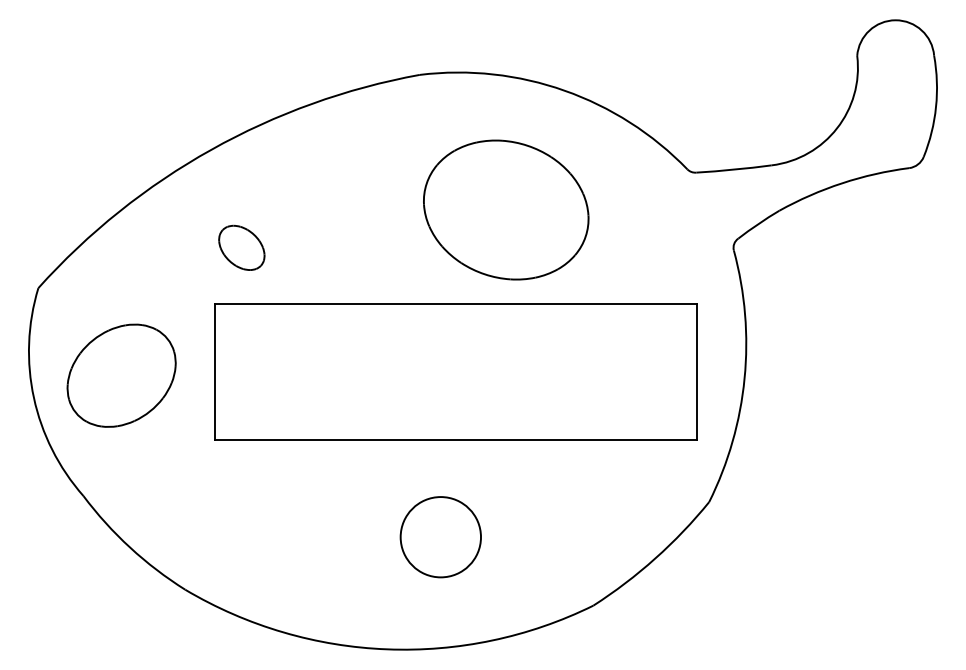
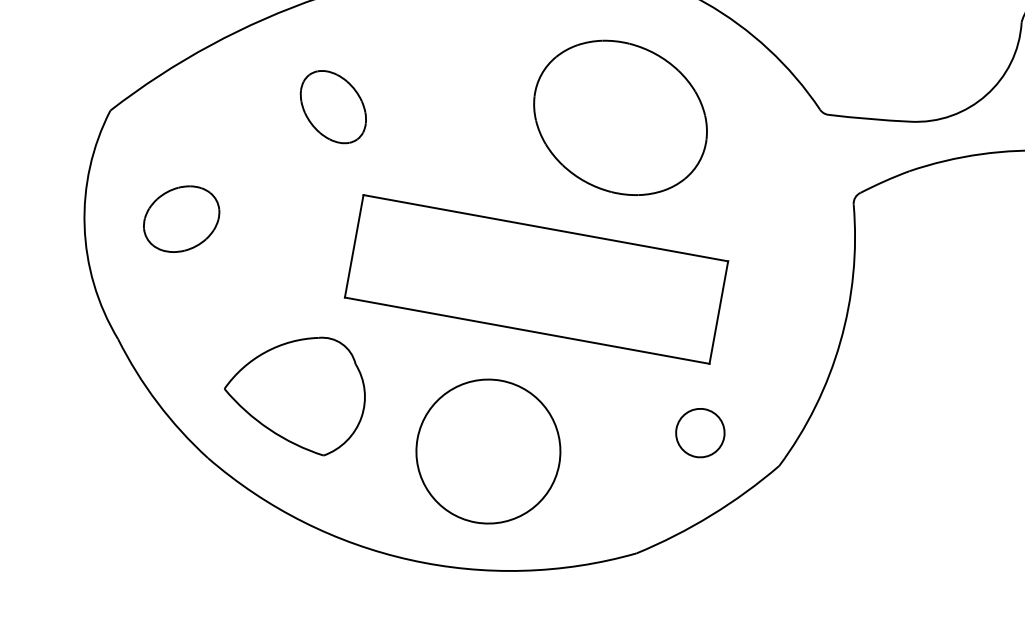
part: (241, 247) -> (333, 106), size x1.43
part: (456, 371) -> (536, 279), size x0.71
part: (121, 375) -> (181, 219), size x0.62
circle: (631, 484) -> (700, 432), added
part: (254, 513) -> (295, 390), added
circle: (440, 537) -> (488, 451), size x1.67

